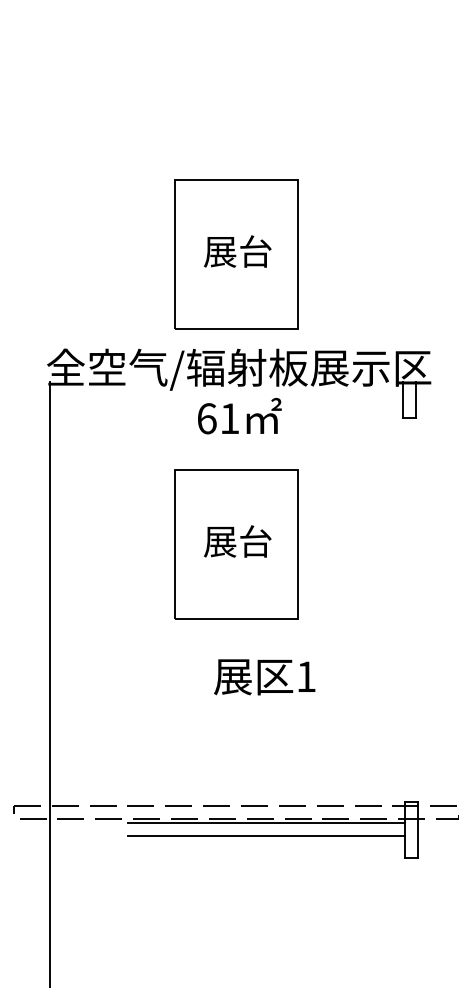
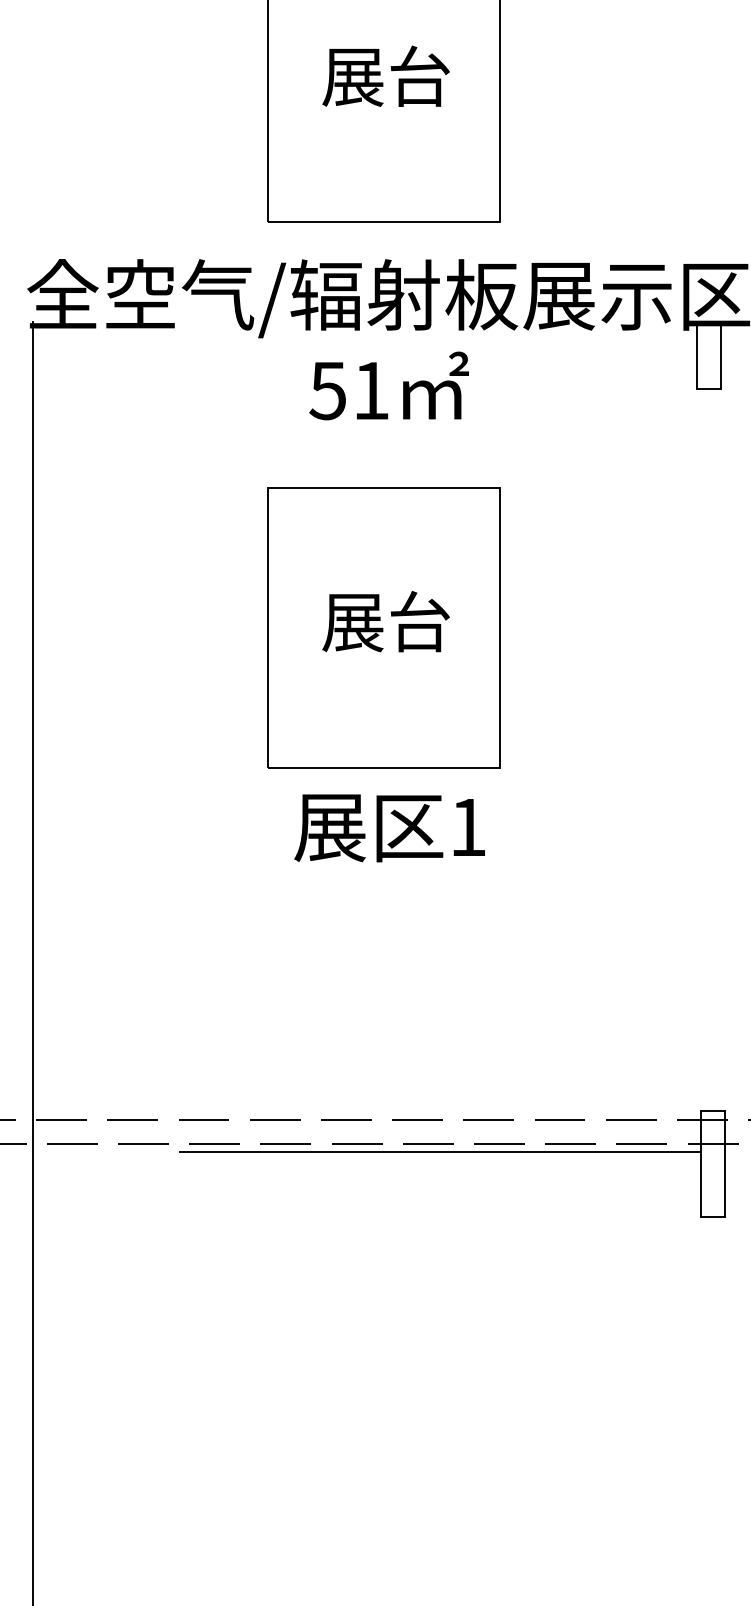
text: (206, 418) -> (327, 390), 61 -> 51
text: (264, 677) -> (389, 828), moved
line: (266, 836) -> (440, 1176), removed

